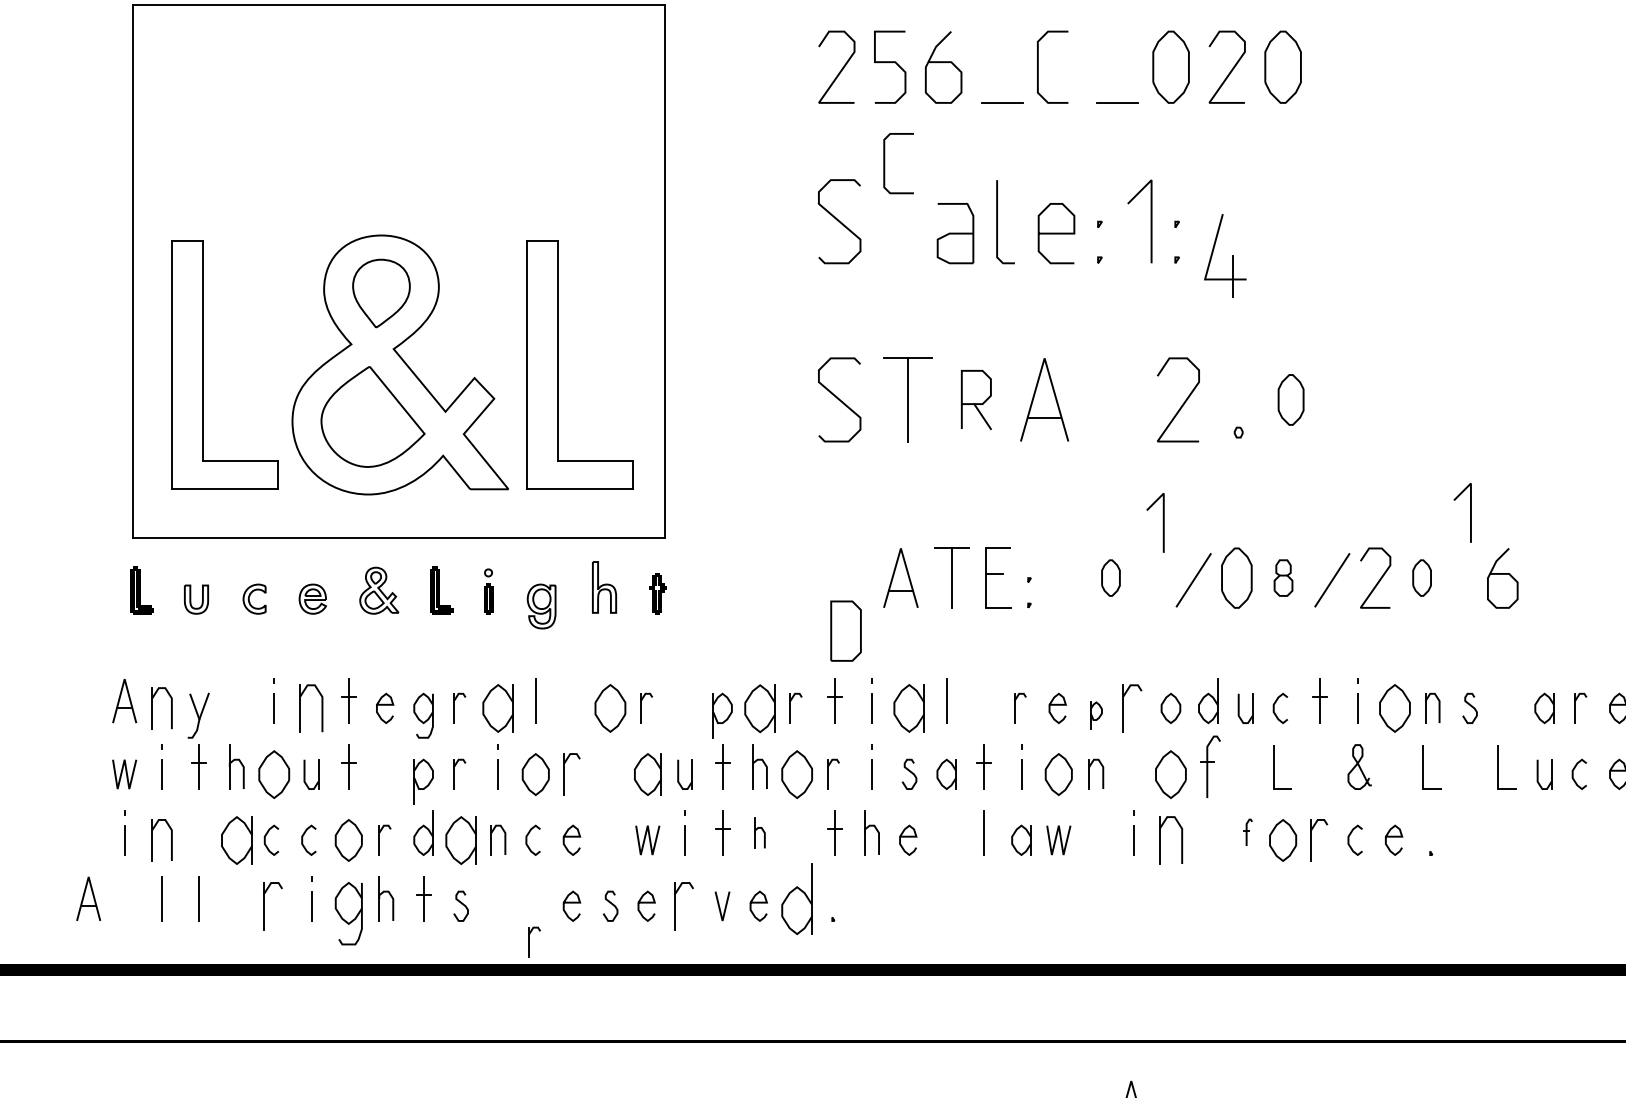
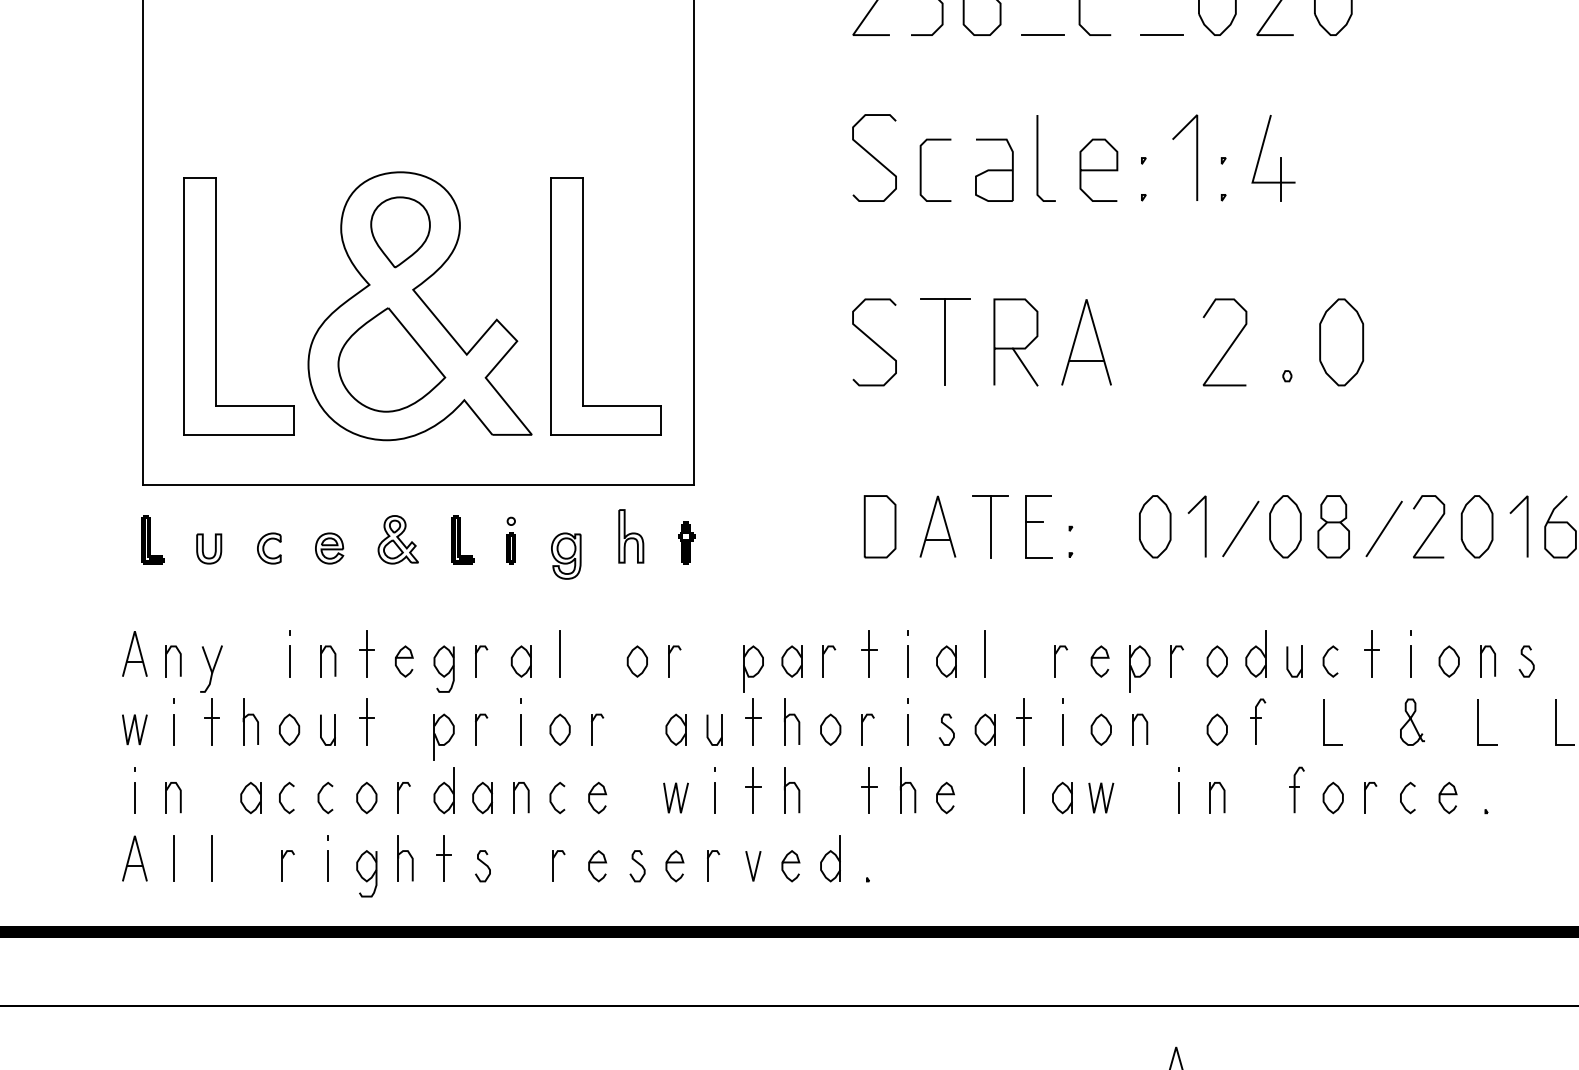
curve: (885, 163) -> (921, 170), moved
part: (1232, 255) -> (1280, 157), moved
part: (976, 399) -> (1016, 341), size x1.43
part: (1290, 399) -> (1340, 341), size x1.67
line: (1470, 512) -> (1527, 526), moved
line: (1162, 522) -> (1204, 526), moved
part: (1110, 577) -> (1154, 526), size x1.67
part: (1283, 577) -> (1333, 526), size x1.67
part: (1421, 577) -> (1476, 526), size x1.67
part: (845, 630) -> (879, 526), moved
part: (161, 707) -> (172, 660), size x0.71
part: (311, 707) -> (328, 660), size x0.62
part: (759, 707) -> (791, 660), size x0.62
part: (1132, 707) -> (1177, 660), size x0.62
part: (498, 708) -> (521, 661), size x0.62
part: (610, 708) -> (637, 661), size x0.62
part: (909, 708) -> (946, 661), size x0.62
part: (1395, 708) -> (1449, 661), size x0.62
part: (1096, 715) -> (1140, 668), size x1.67
part: (1210, 766) -> (1258, 721), size x0.71
part: (273, 773) -> (288, 728), size x0.62
part: (535, 773) -> (559, 728), size x0.71
part: (571, 773) -> (597, 728), size x0.71
part: (647, 773) -> (675, 728), size x0.71
part: (797, 773) -> (830, 728), size x0.62
part: (1058, 773) -> (1100, 728), size x0.71
part: (1170, 773) -> (1216, 728), size x0.62
part: (759, 832) -> (791, 789), size x1.43
part: (1247, 832) -> (1296, 789), size x1.67
part: (161, 839) -> (172, 797), size x0.71
part: (236, 839) -> (250, 797), size x0.62
part: (348, 839) -> (366, 797), size x0.71
part: (460, 839) -> (482, 797), size x0.62
part: (1170, 839) -> (1216, 797), size x0.62
part: (1282, 839) -> (1332, 797), size x0.71
part: (1318, 839) -> (1369, 797), size x0.71
part: (88, 898) -> (134, 858), moved
part: (797, 898) -> (830, 858), size x0.62
part: (272, 905) -> (287, 865), size x0.62
part: (683, 905) -> (712, 865), size x0.62
part: (348, 913) -> (366, 873), size x0.71
part: (534, 941) -> (558, 865), moved

